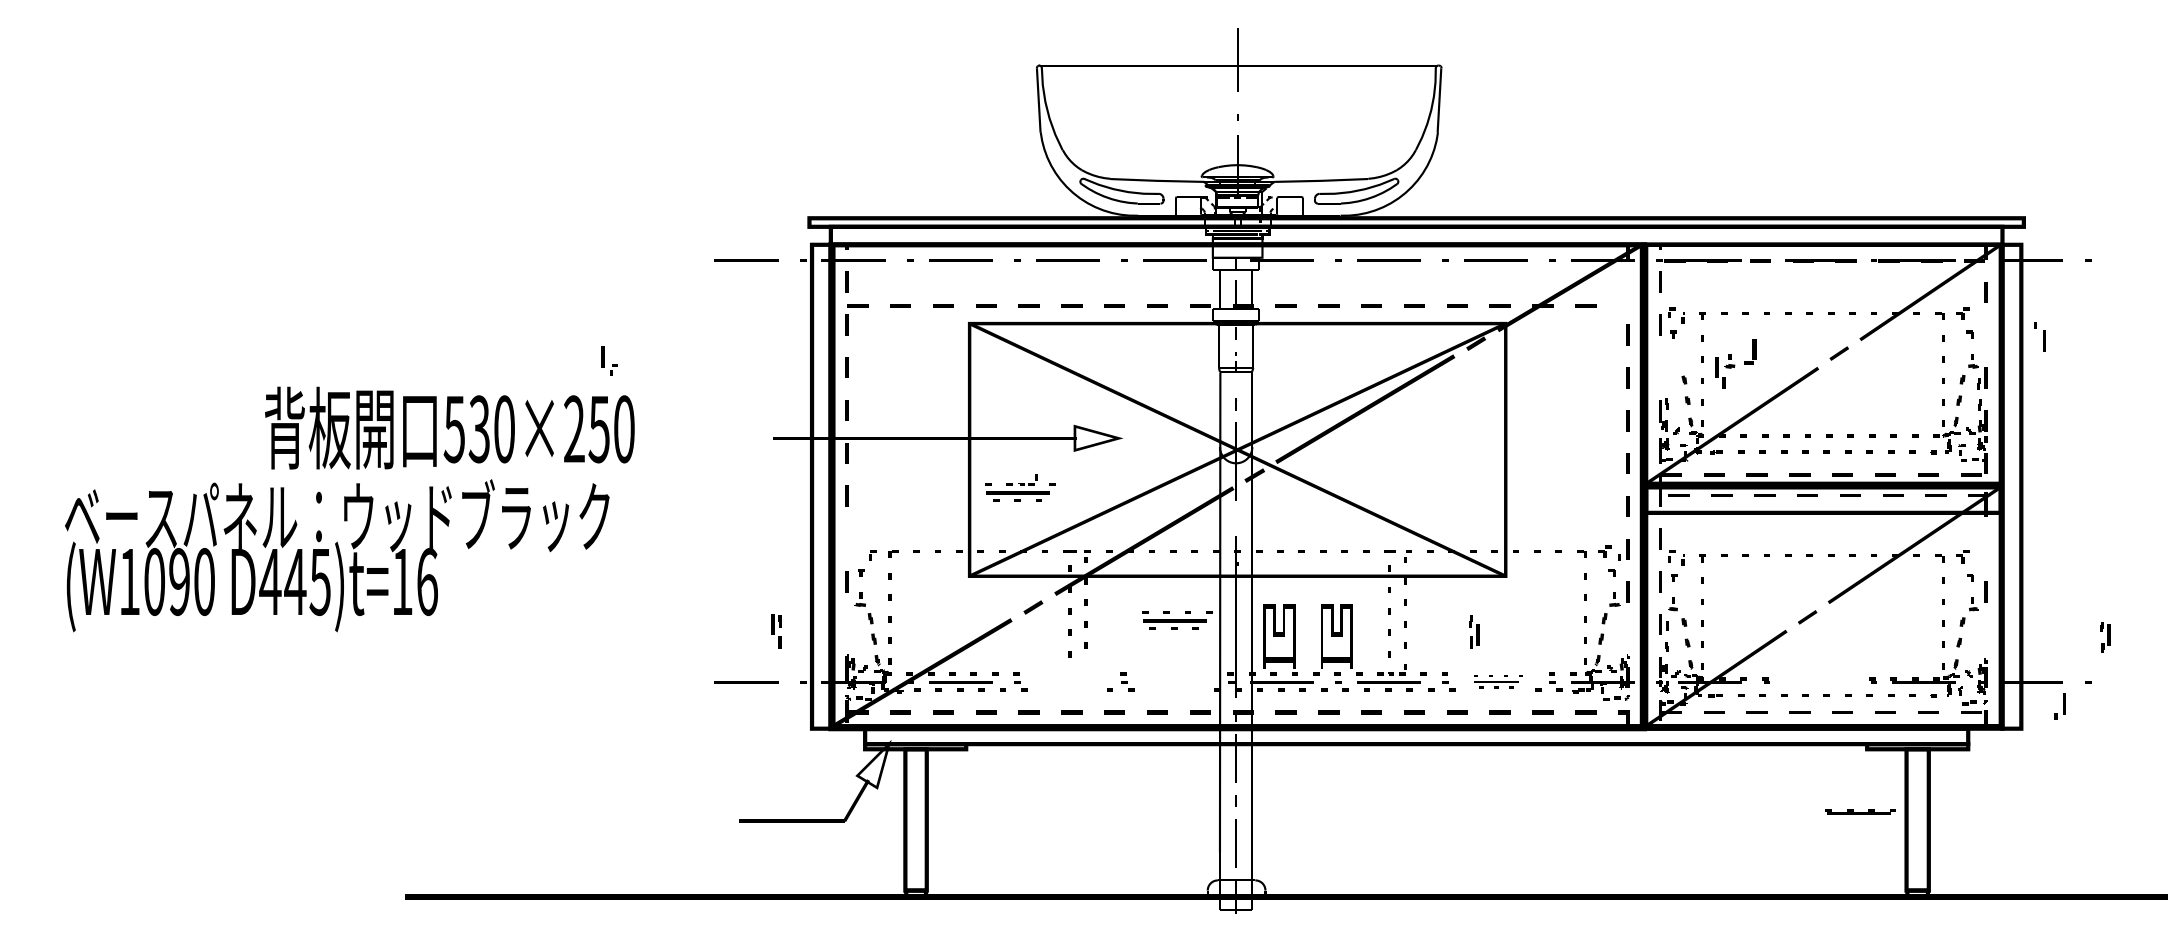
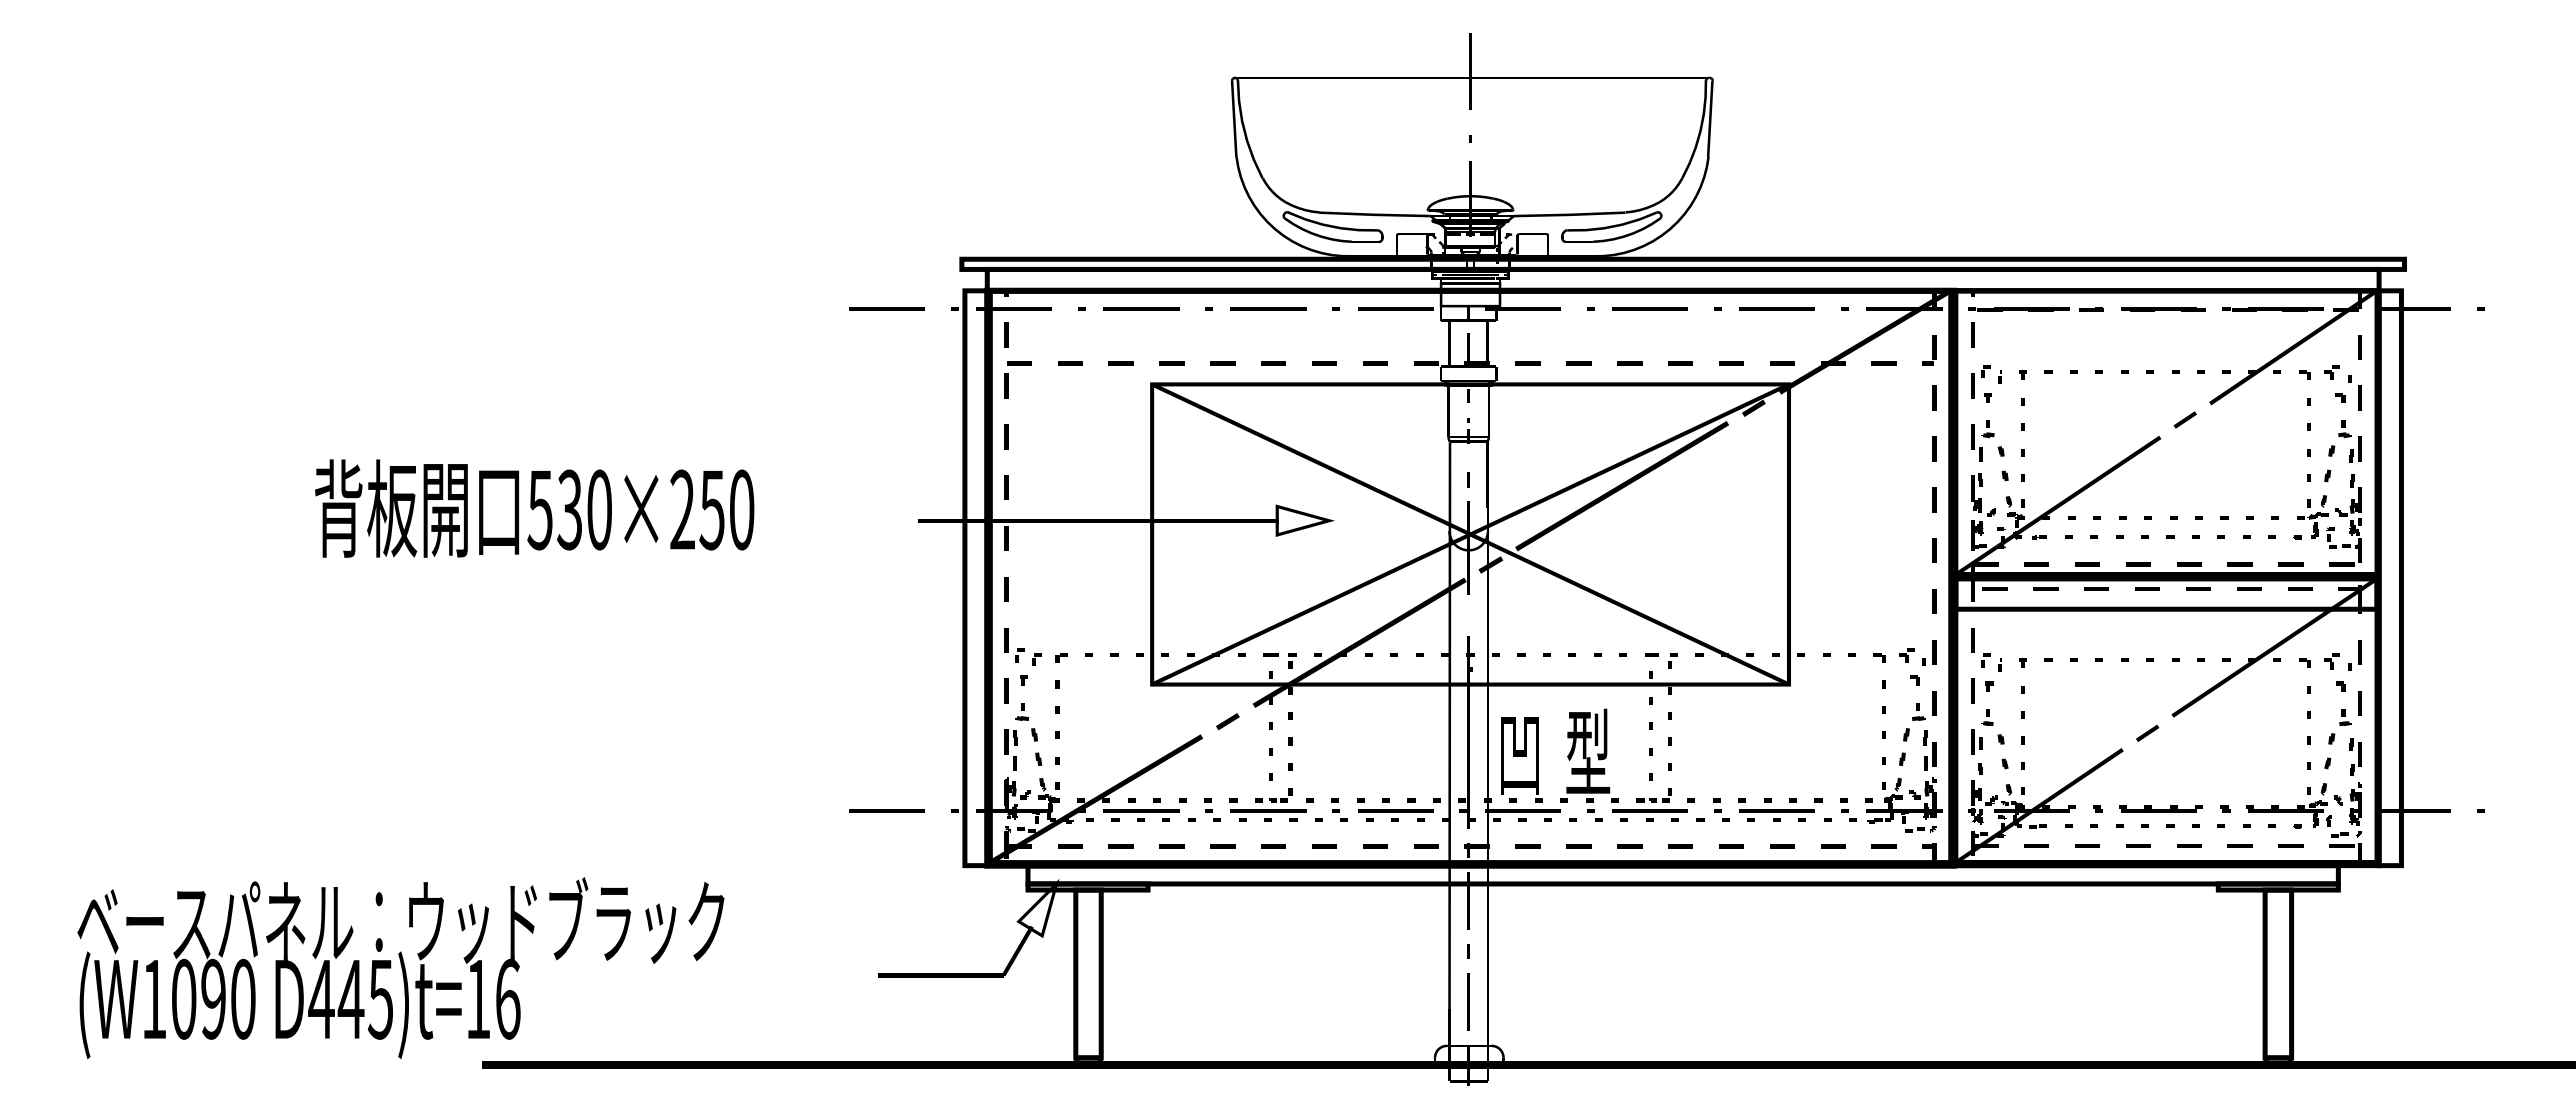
part: (2039, 336) -> (2354, 392), moved
part: (1750, 352) -> (1929, 350), moved
part: (609, 361) -> (1014, 645), moved
part: (1725, 370) -> (1982, 440), moved
part: (1020, 487) -> (1271, 804), moved
text: (336, 556) -> (400, 968), moved
part: (1177, 619) -> (1398, 809), moved
part: (776, 630) -> (1010, 749), moved
part: (1474, 631) -> (1929, 750), moved
text: (1336, 632) -> (1588, 751), 凹 -> 型
part: (2105, 636) -> (2355, 756), moved
part: (1498, 681) -> (1780, 809), size x1.43
part: (2060, 706) -> (2354, 655), moved
part: (1860, 811) -> (2160, 808), moved

